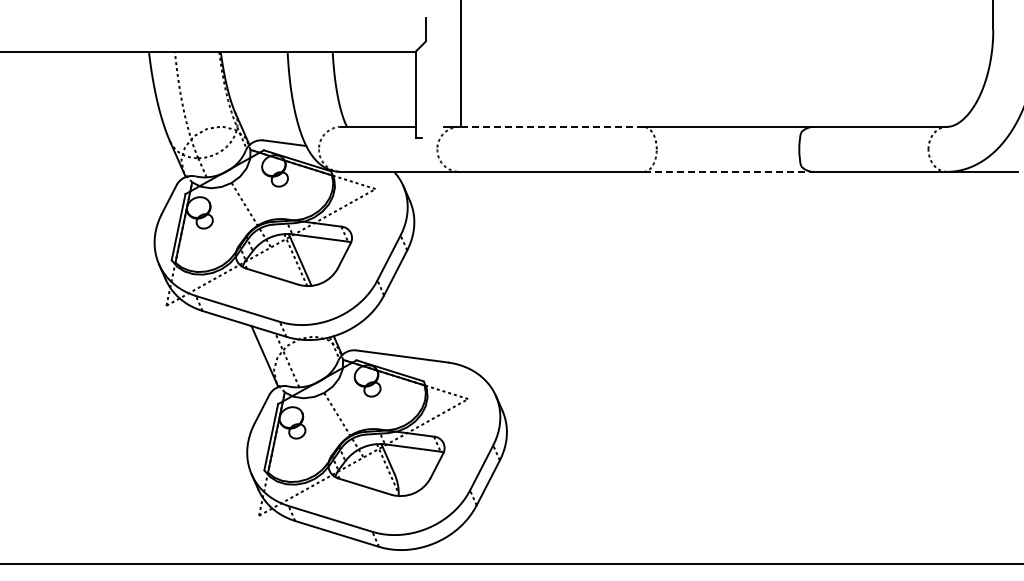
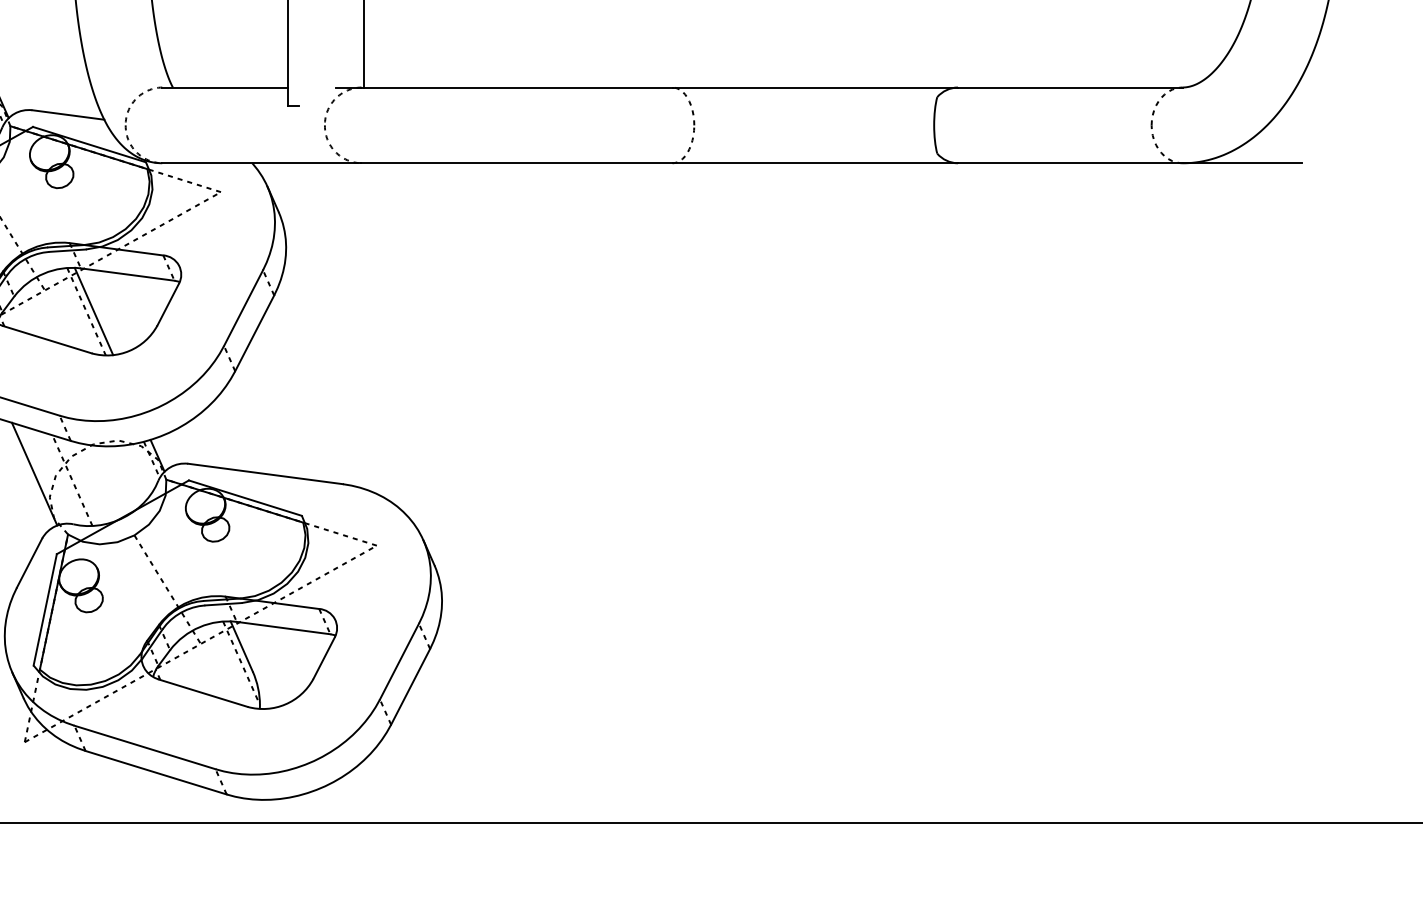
line: (550, 126) -> (515, 86), dashed -> solid
line: (728, 171) -> (814, 162), dashed -> solid

